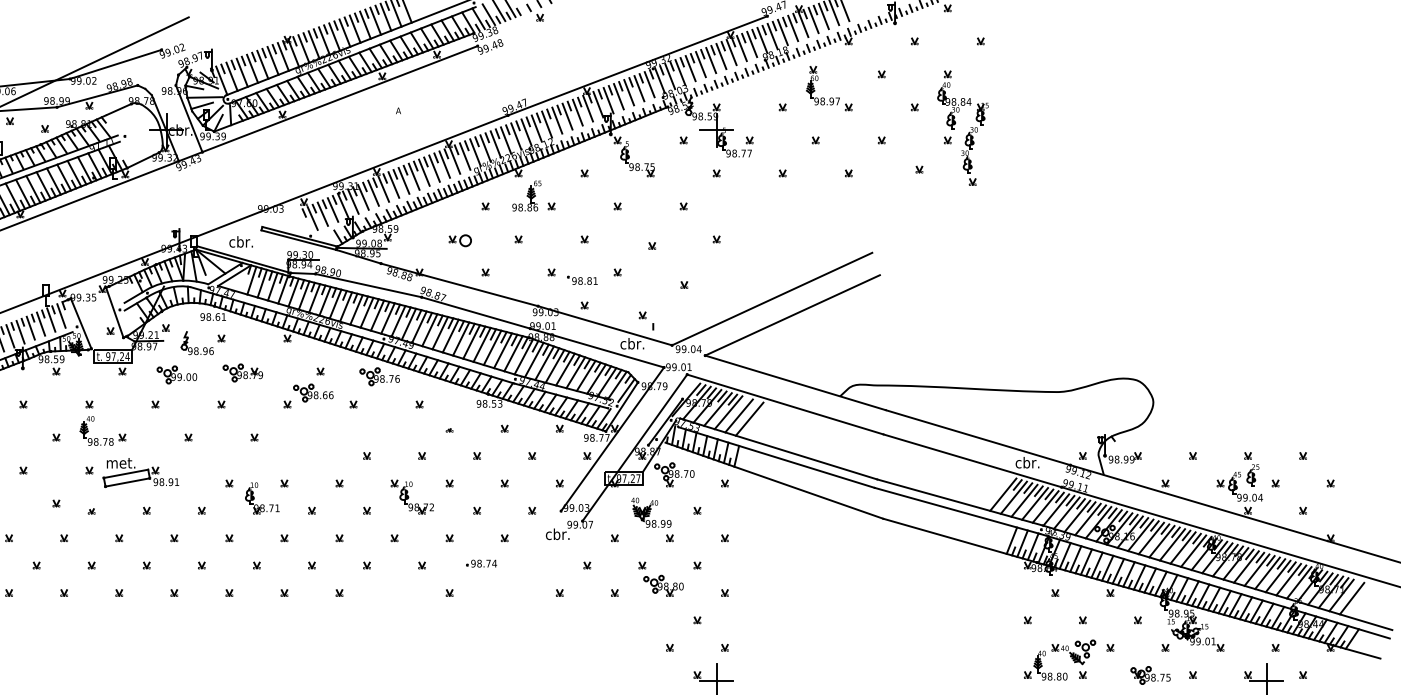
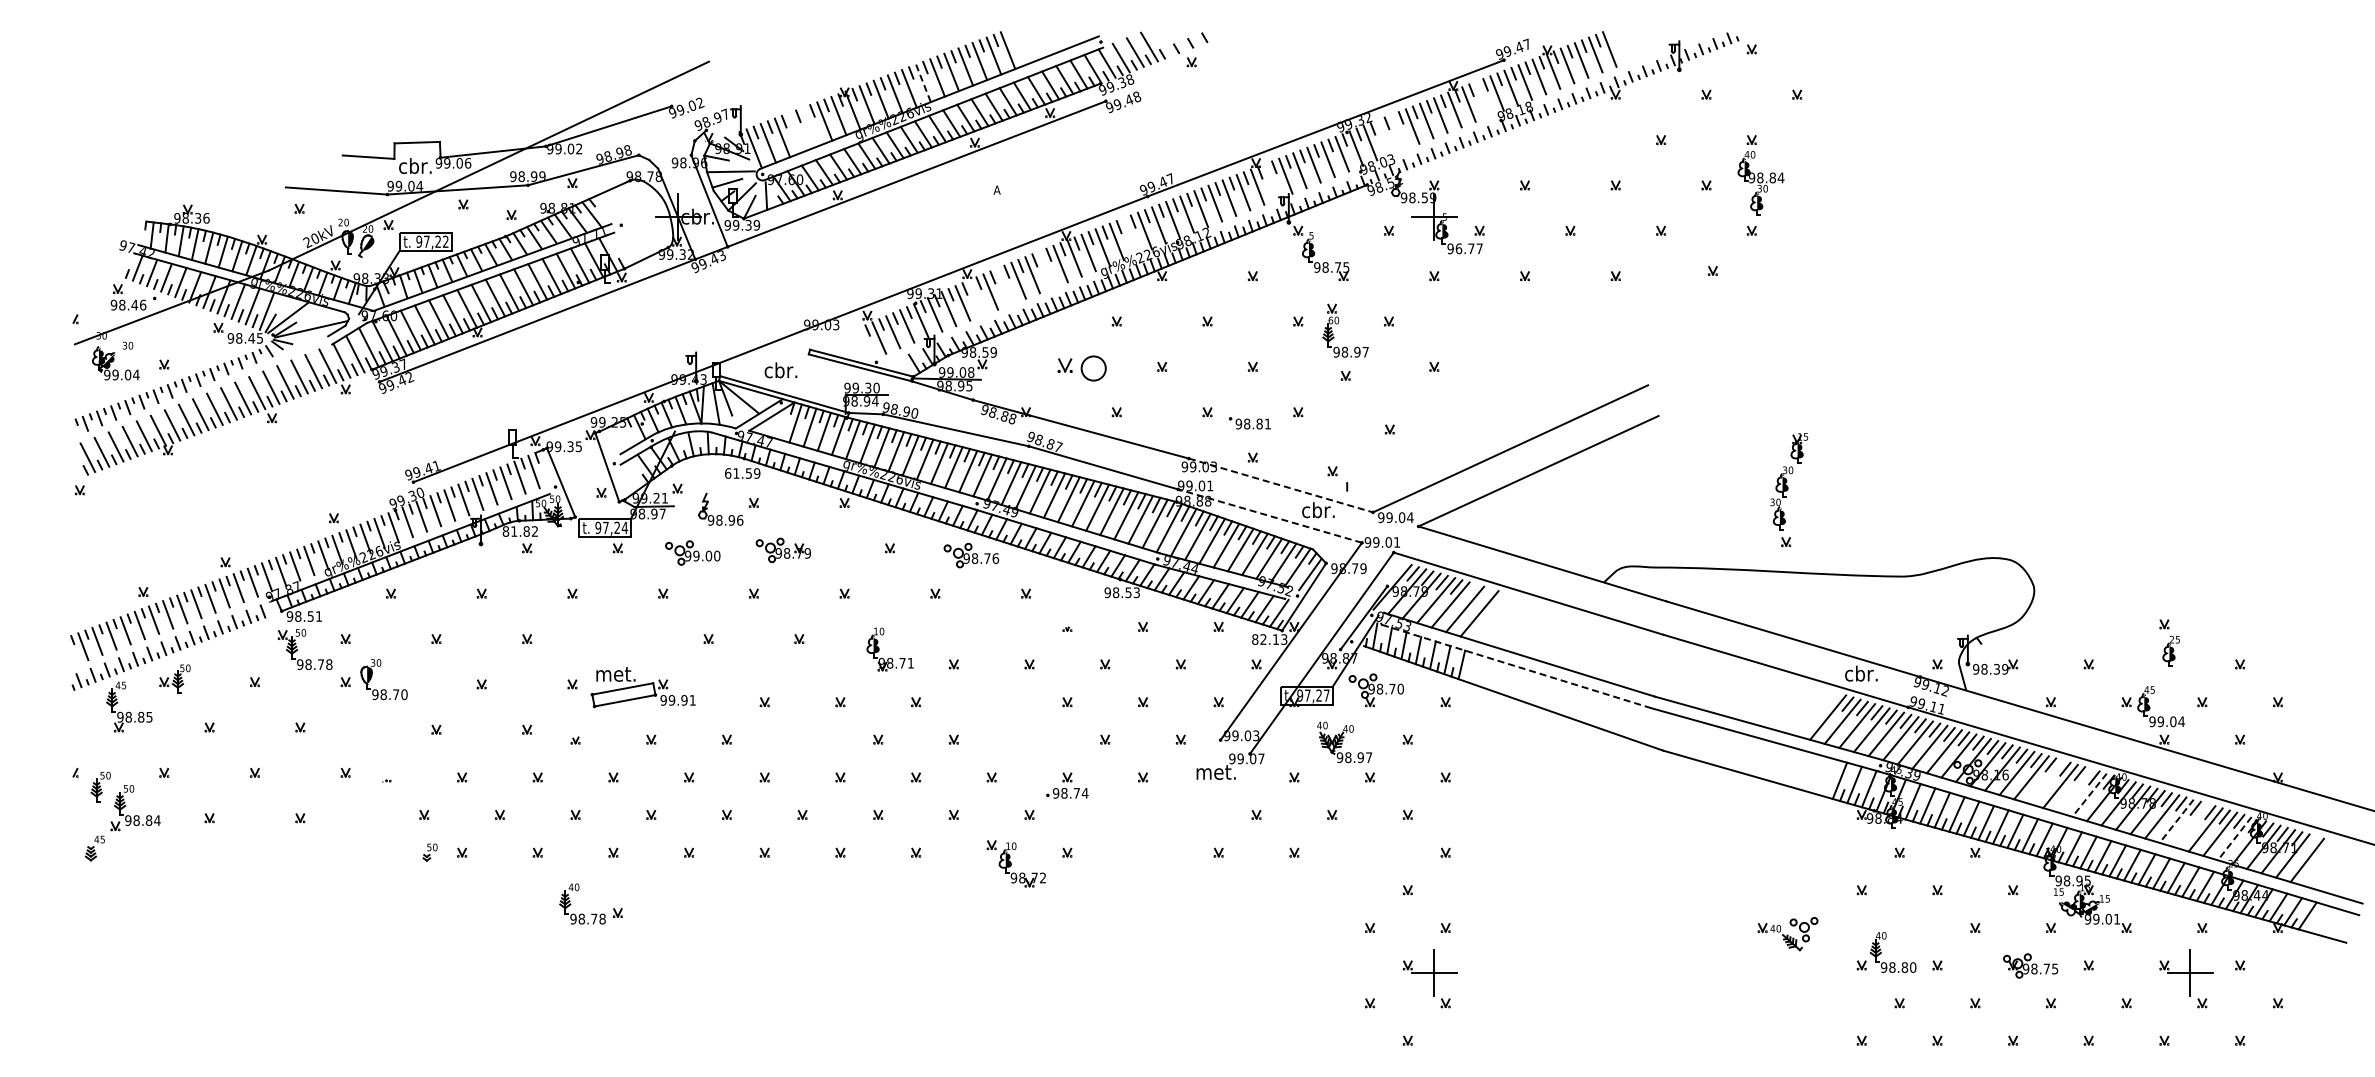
line: (344, 33) -> (923, 83), solid -> dashed
line: (751, 44) -> (1482, 98), removed
line: (262, 64) -> (810, 126), removed
line: (252, 68) -> (796, 132), removed
line: (690, 68) -> (1398, 131), removed
line: (680, 72) -> (1384, 137), removed
part: (817, 80) -> (1338, 323), moved
line: (598, 104) -> (1271, 181), removed
part: (975, 143) -> (1789, 489), moved
line: (495, 144) -> (1130, 236), removed
text: (734, 153) -> (1458, 248), 98.77 -> 96.77
line: (434, 168) -> (1046, 269), removed
line: (403, 180) -> (1004, 286), removed
line: (383, 188) -> (976, 297), removed
part: (526, 196) -> (1173, 307), removed
part: (459, 240) -> (1081, 368), size x1.6
text: (213, 317) -> (742, 473), 98.61 -> 61.59
line: (604, 325) -> (1280, 485), solid -> dashed
line: (597, 348) -> (1270, 516), solid -> dashed
text: (51, 359) -> (520, 531), 98.59 -> 81.82
part: (312, 392) -> (879, 577), removed
part: (103, 437) -> (591, 913), moved
text: (596, 437) -> (1269, 639), 98.77 -> 82.13
line: (776, 457) -> (1516, 666), solid -> dashed
text: (1125, 459) -> (1996, 669), 98.99 -> 98.39
part: (1251, 469) -> (2169, 642), moved
text: (161, 482) -> (671, 700), 98.91 -> 99.91
part: (411, 496) -> (1015, 863), moved
part: (262, 504) -> (890, 657), moved
text: (668, 523) -> (1368, 757), 98.99 -> 98.97
text: (557, 533) -> (1215, 771), cbr. -> met.
line: (1161, 541) -> (2045, 781), removed
line: (1182, 547) -> (2074, 790), removed
line: (1193, 551) -> (2089, 795), solid -> dashed
part: (481, 563) -> (1067, 793), moved
line: (1256, 570) -> (2176, 821), solid -> dashed
line: (1267, 573) -> (2191, 825), removed
line: (1299, 583) -> (2234, 839), solid -> dashed
part: (663, 585) -> (1361, 842), removed
part: (1073, 652) -> (1787, 934), moved

